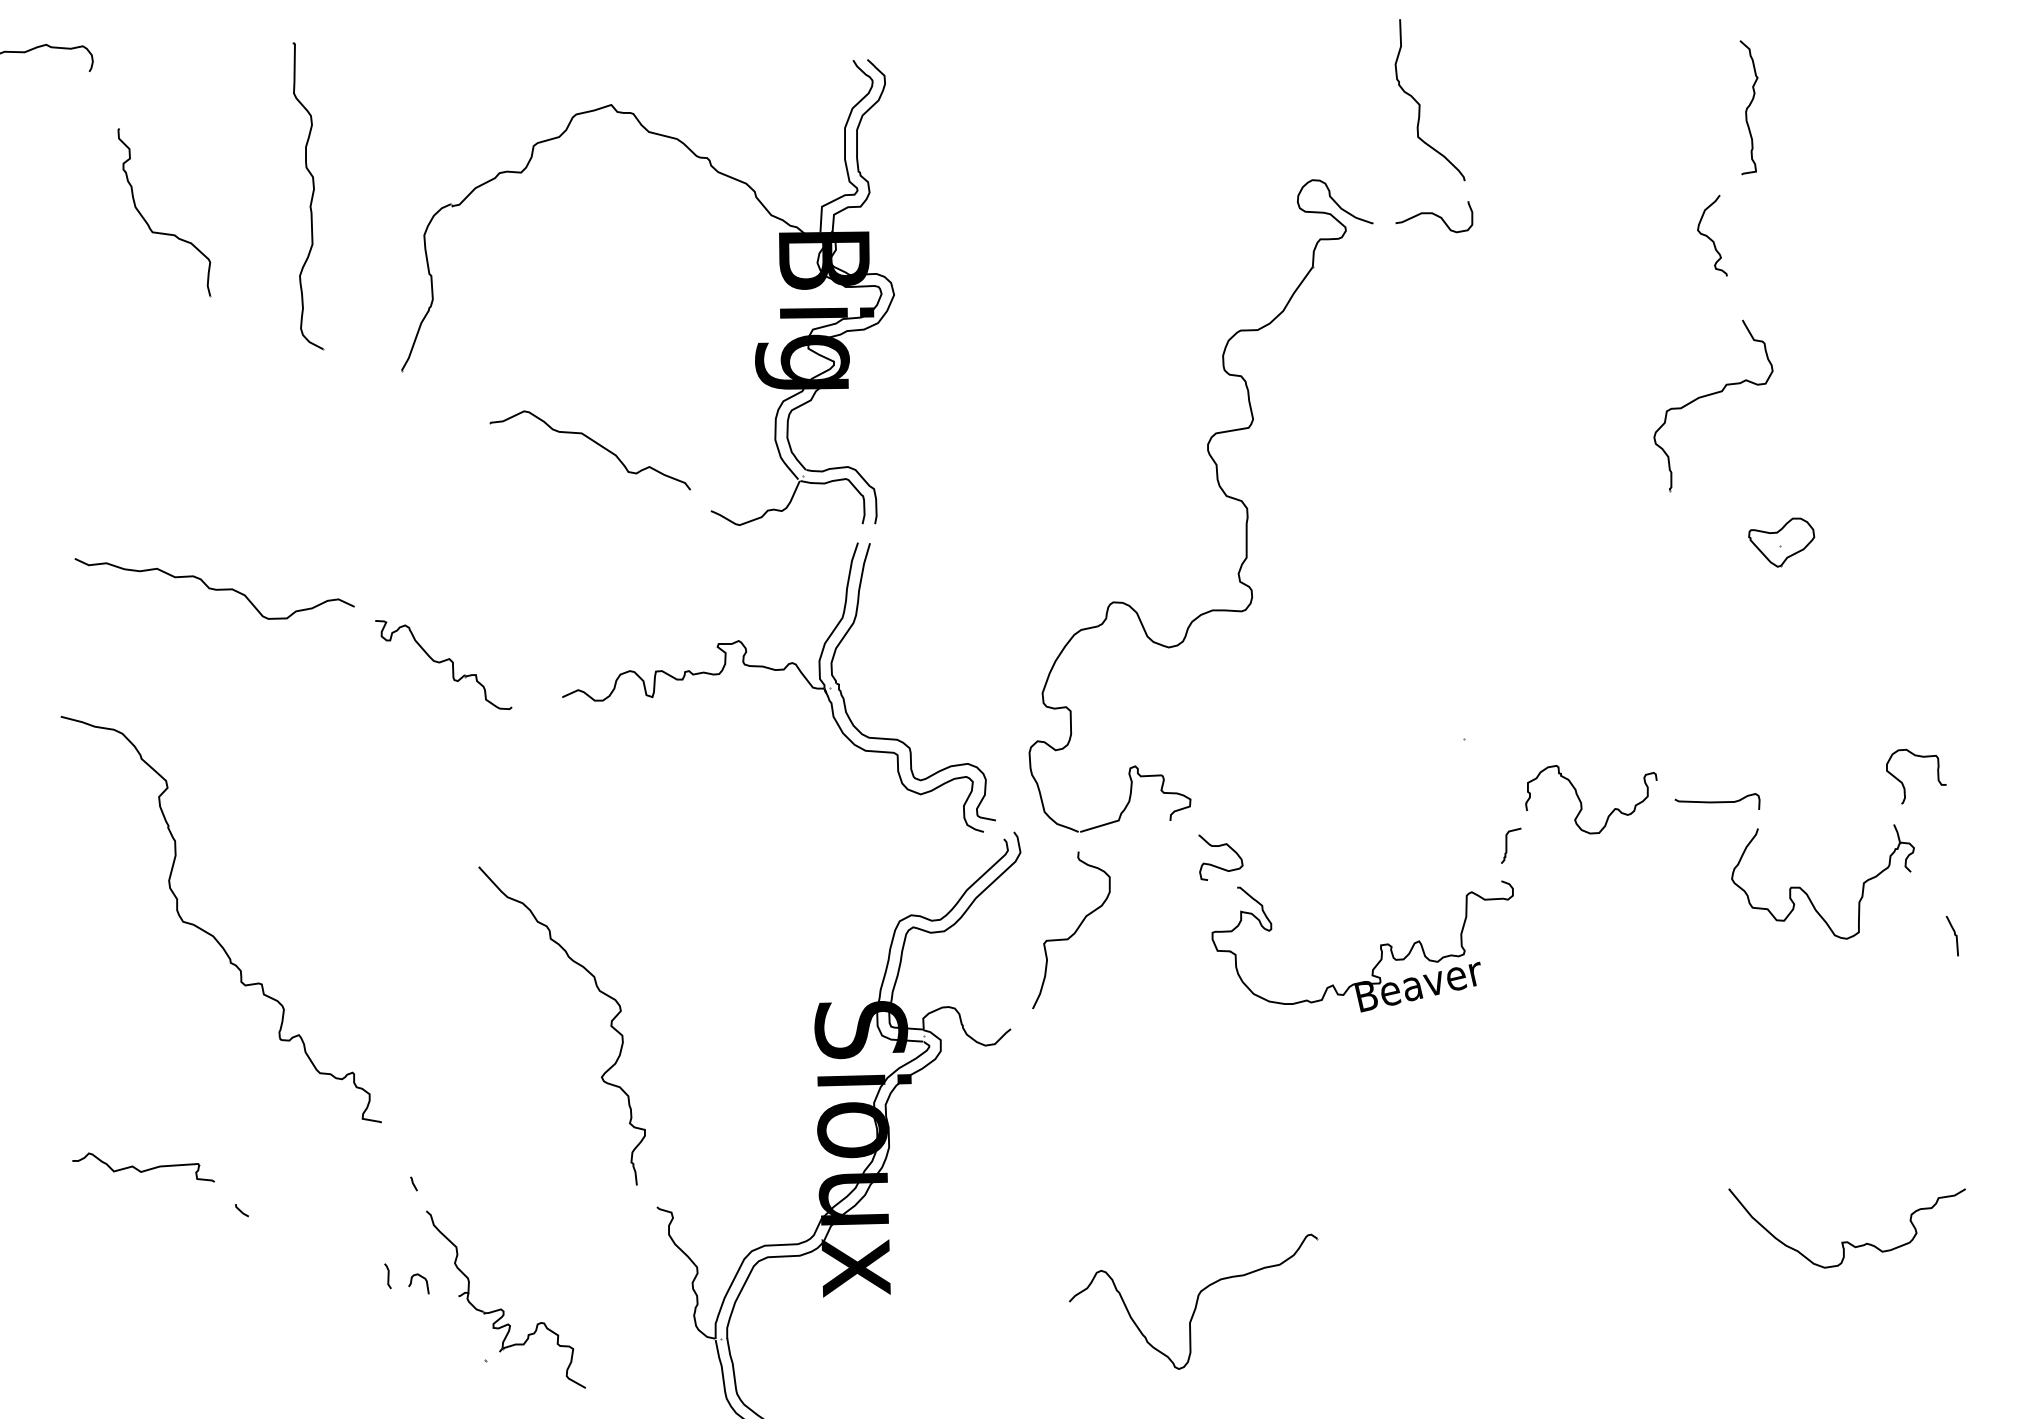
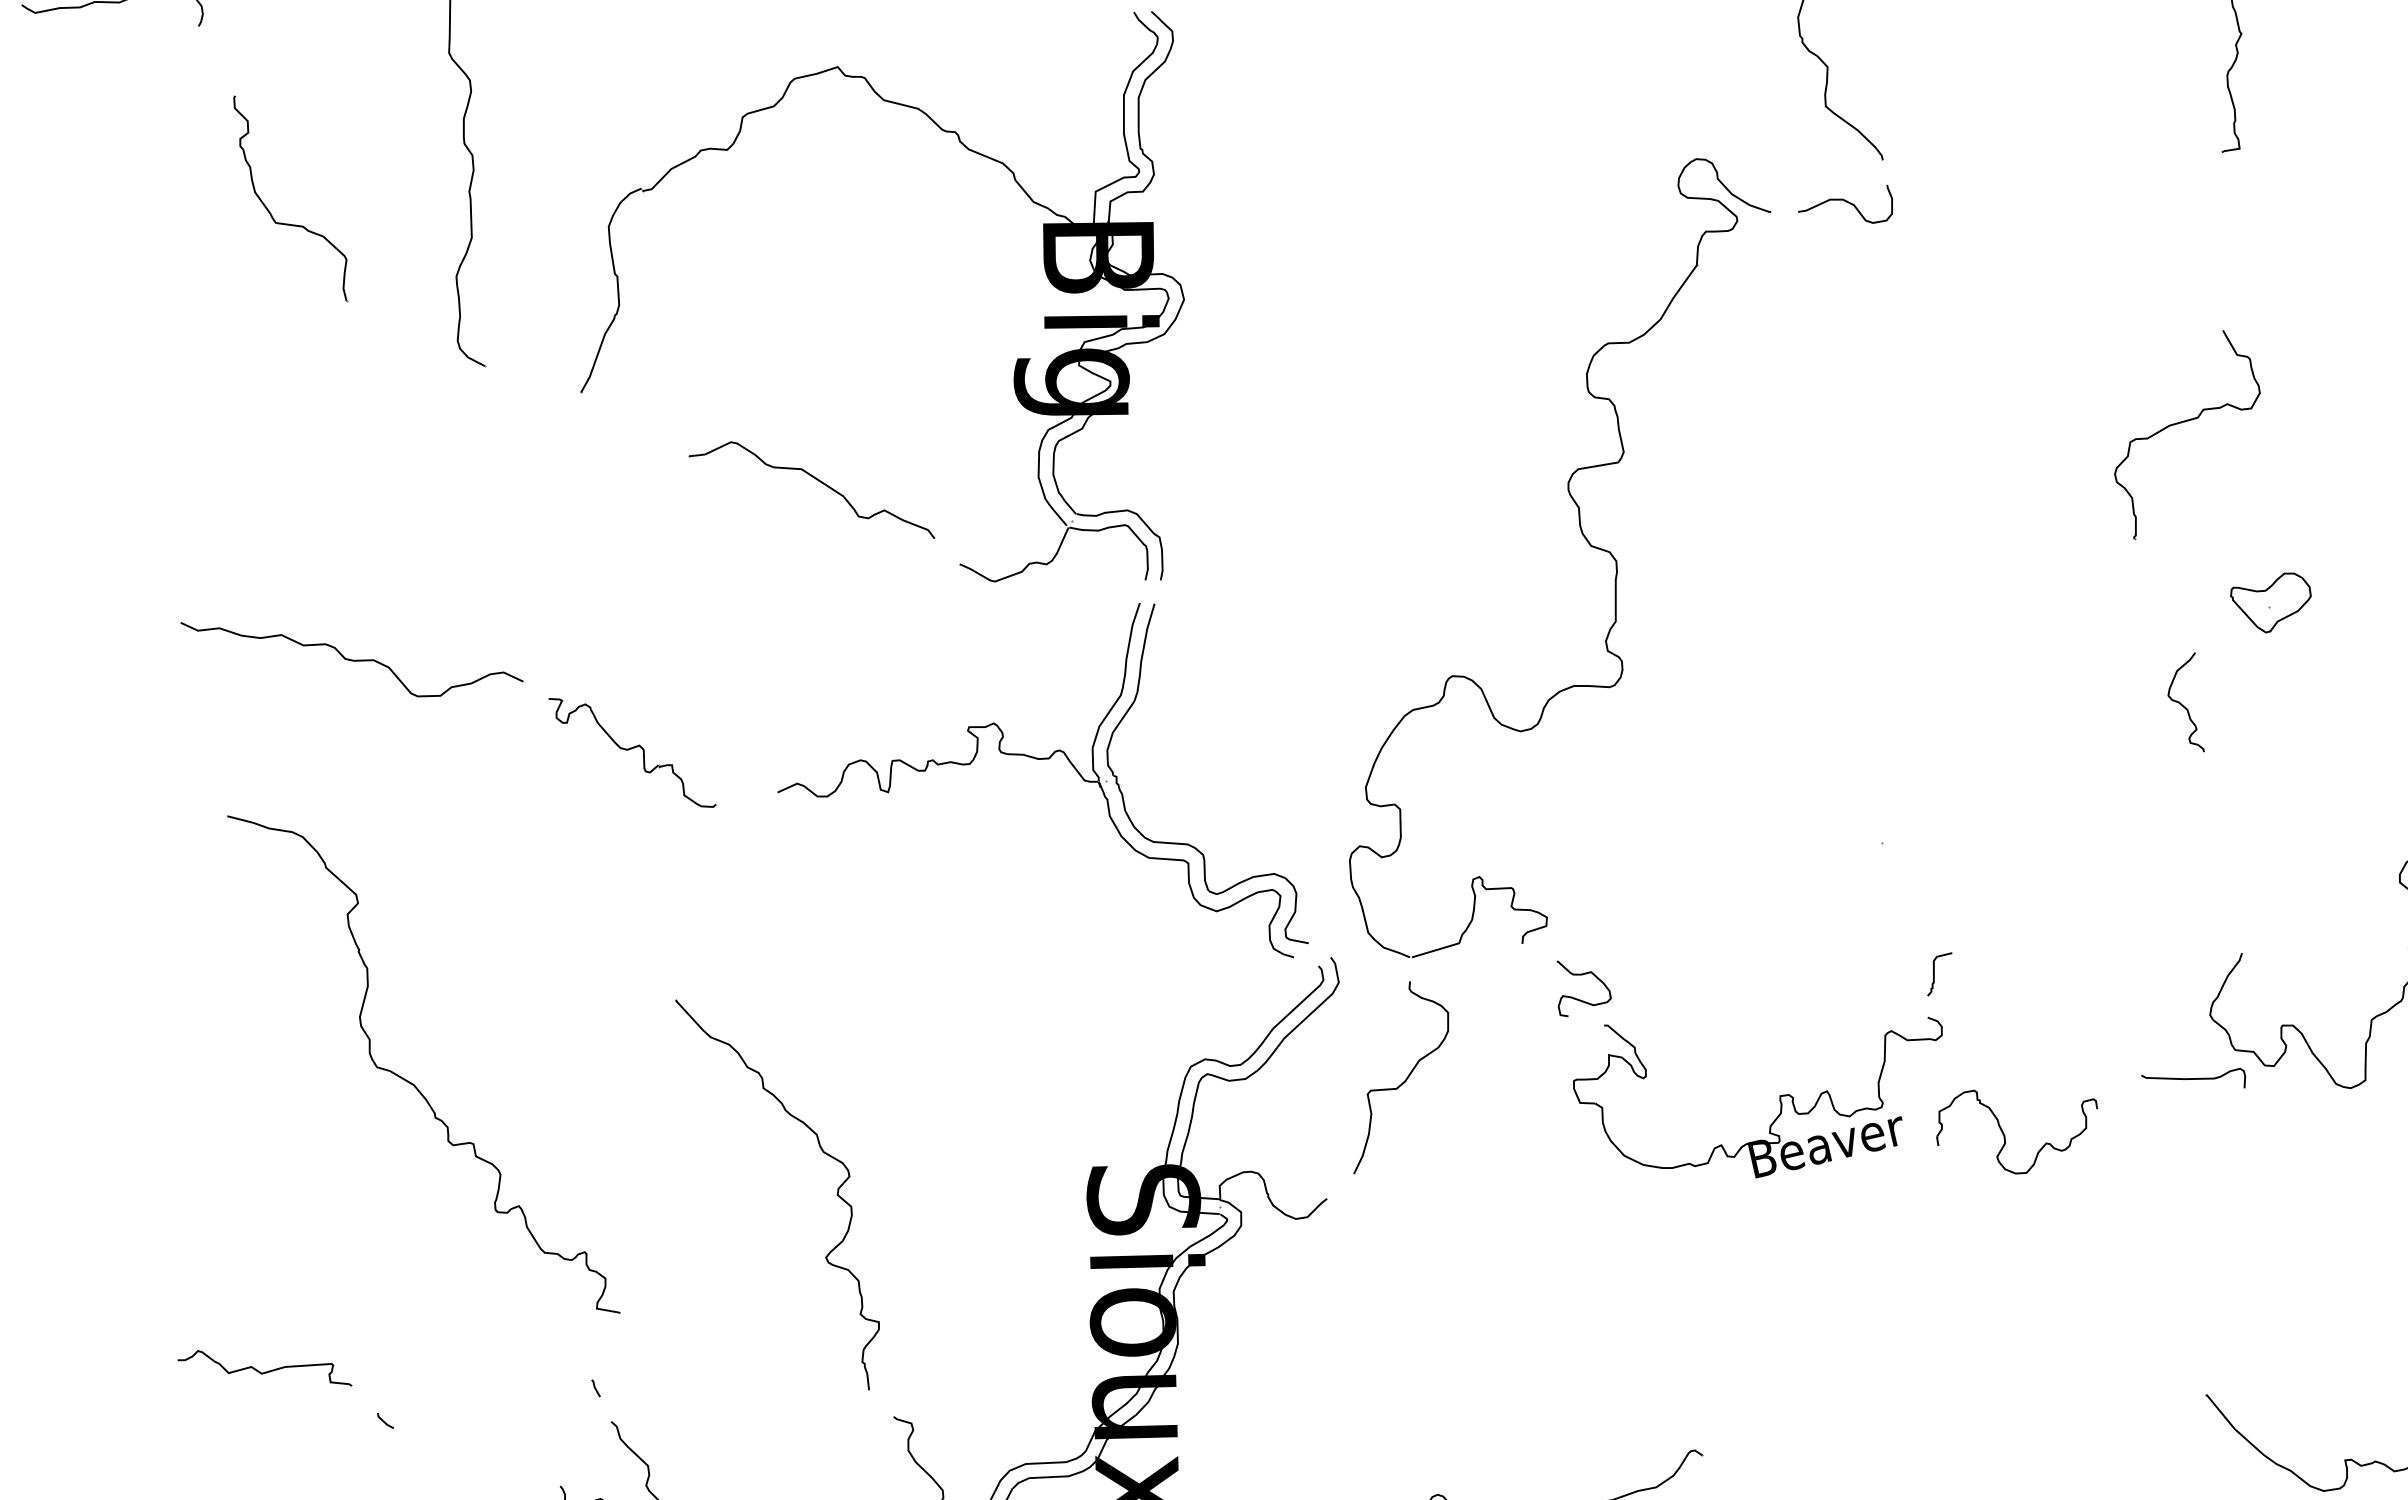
curve: (1711, 238) -> (2185, 705), moved
curve: (1717, 801) -> (2193, 1077), moved
part: (1582, 803) -> (2006, 1136), moved
part: (212, 934) -> (413, 1082), moved

